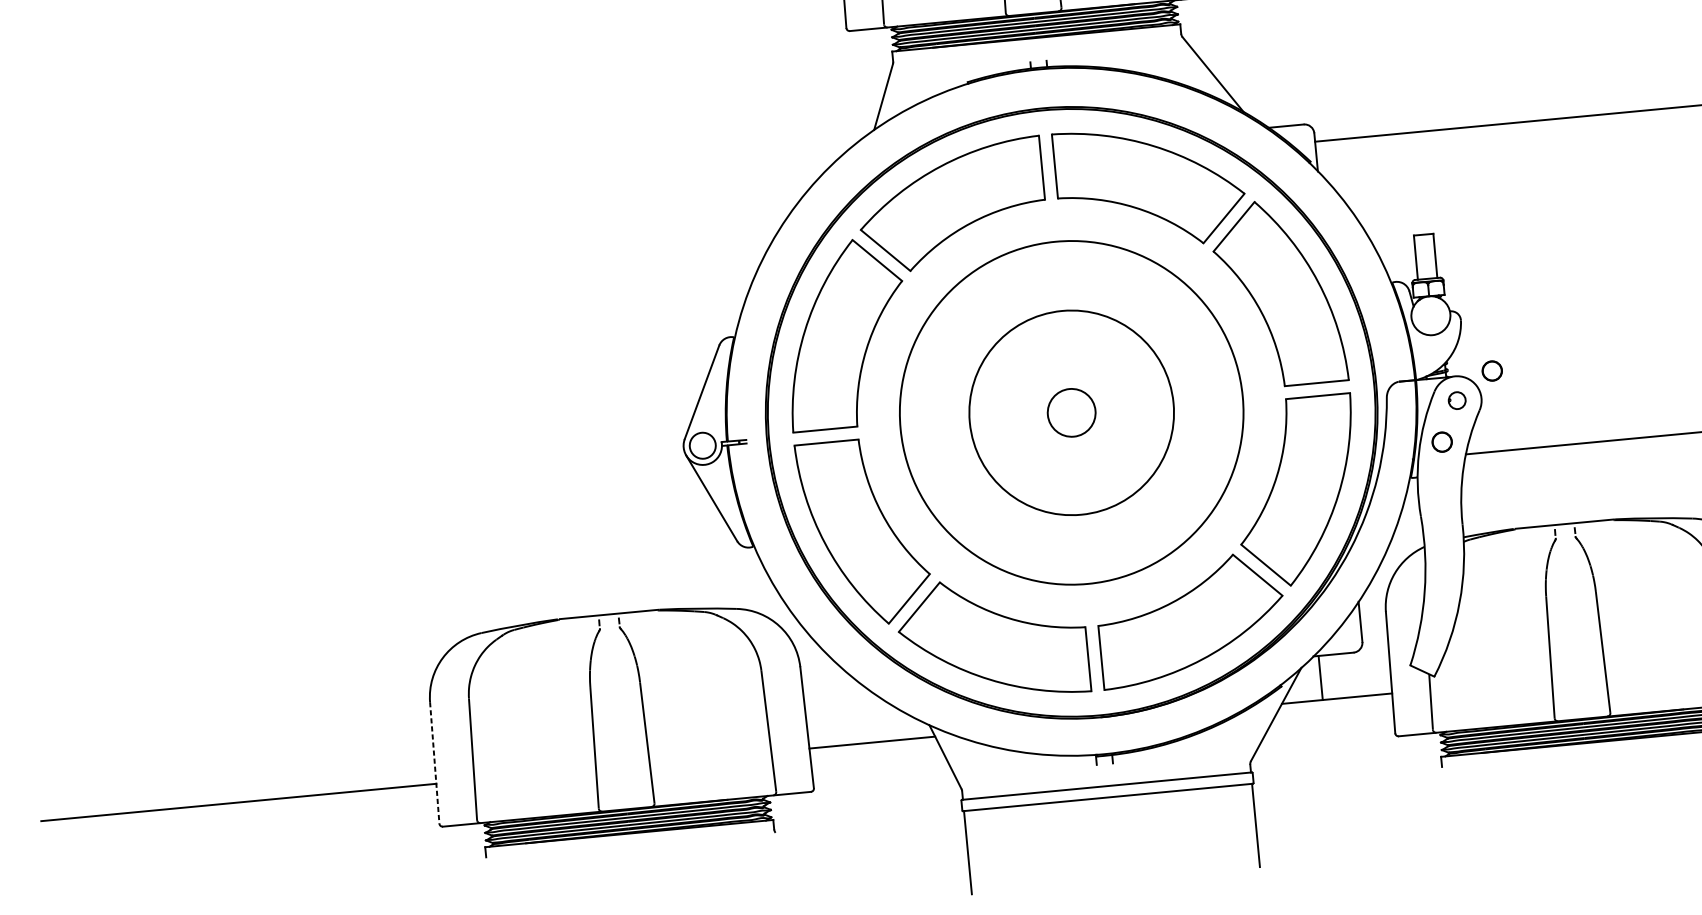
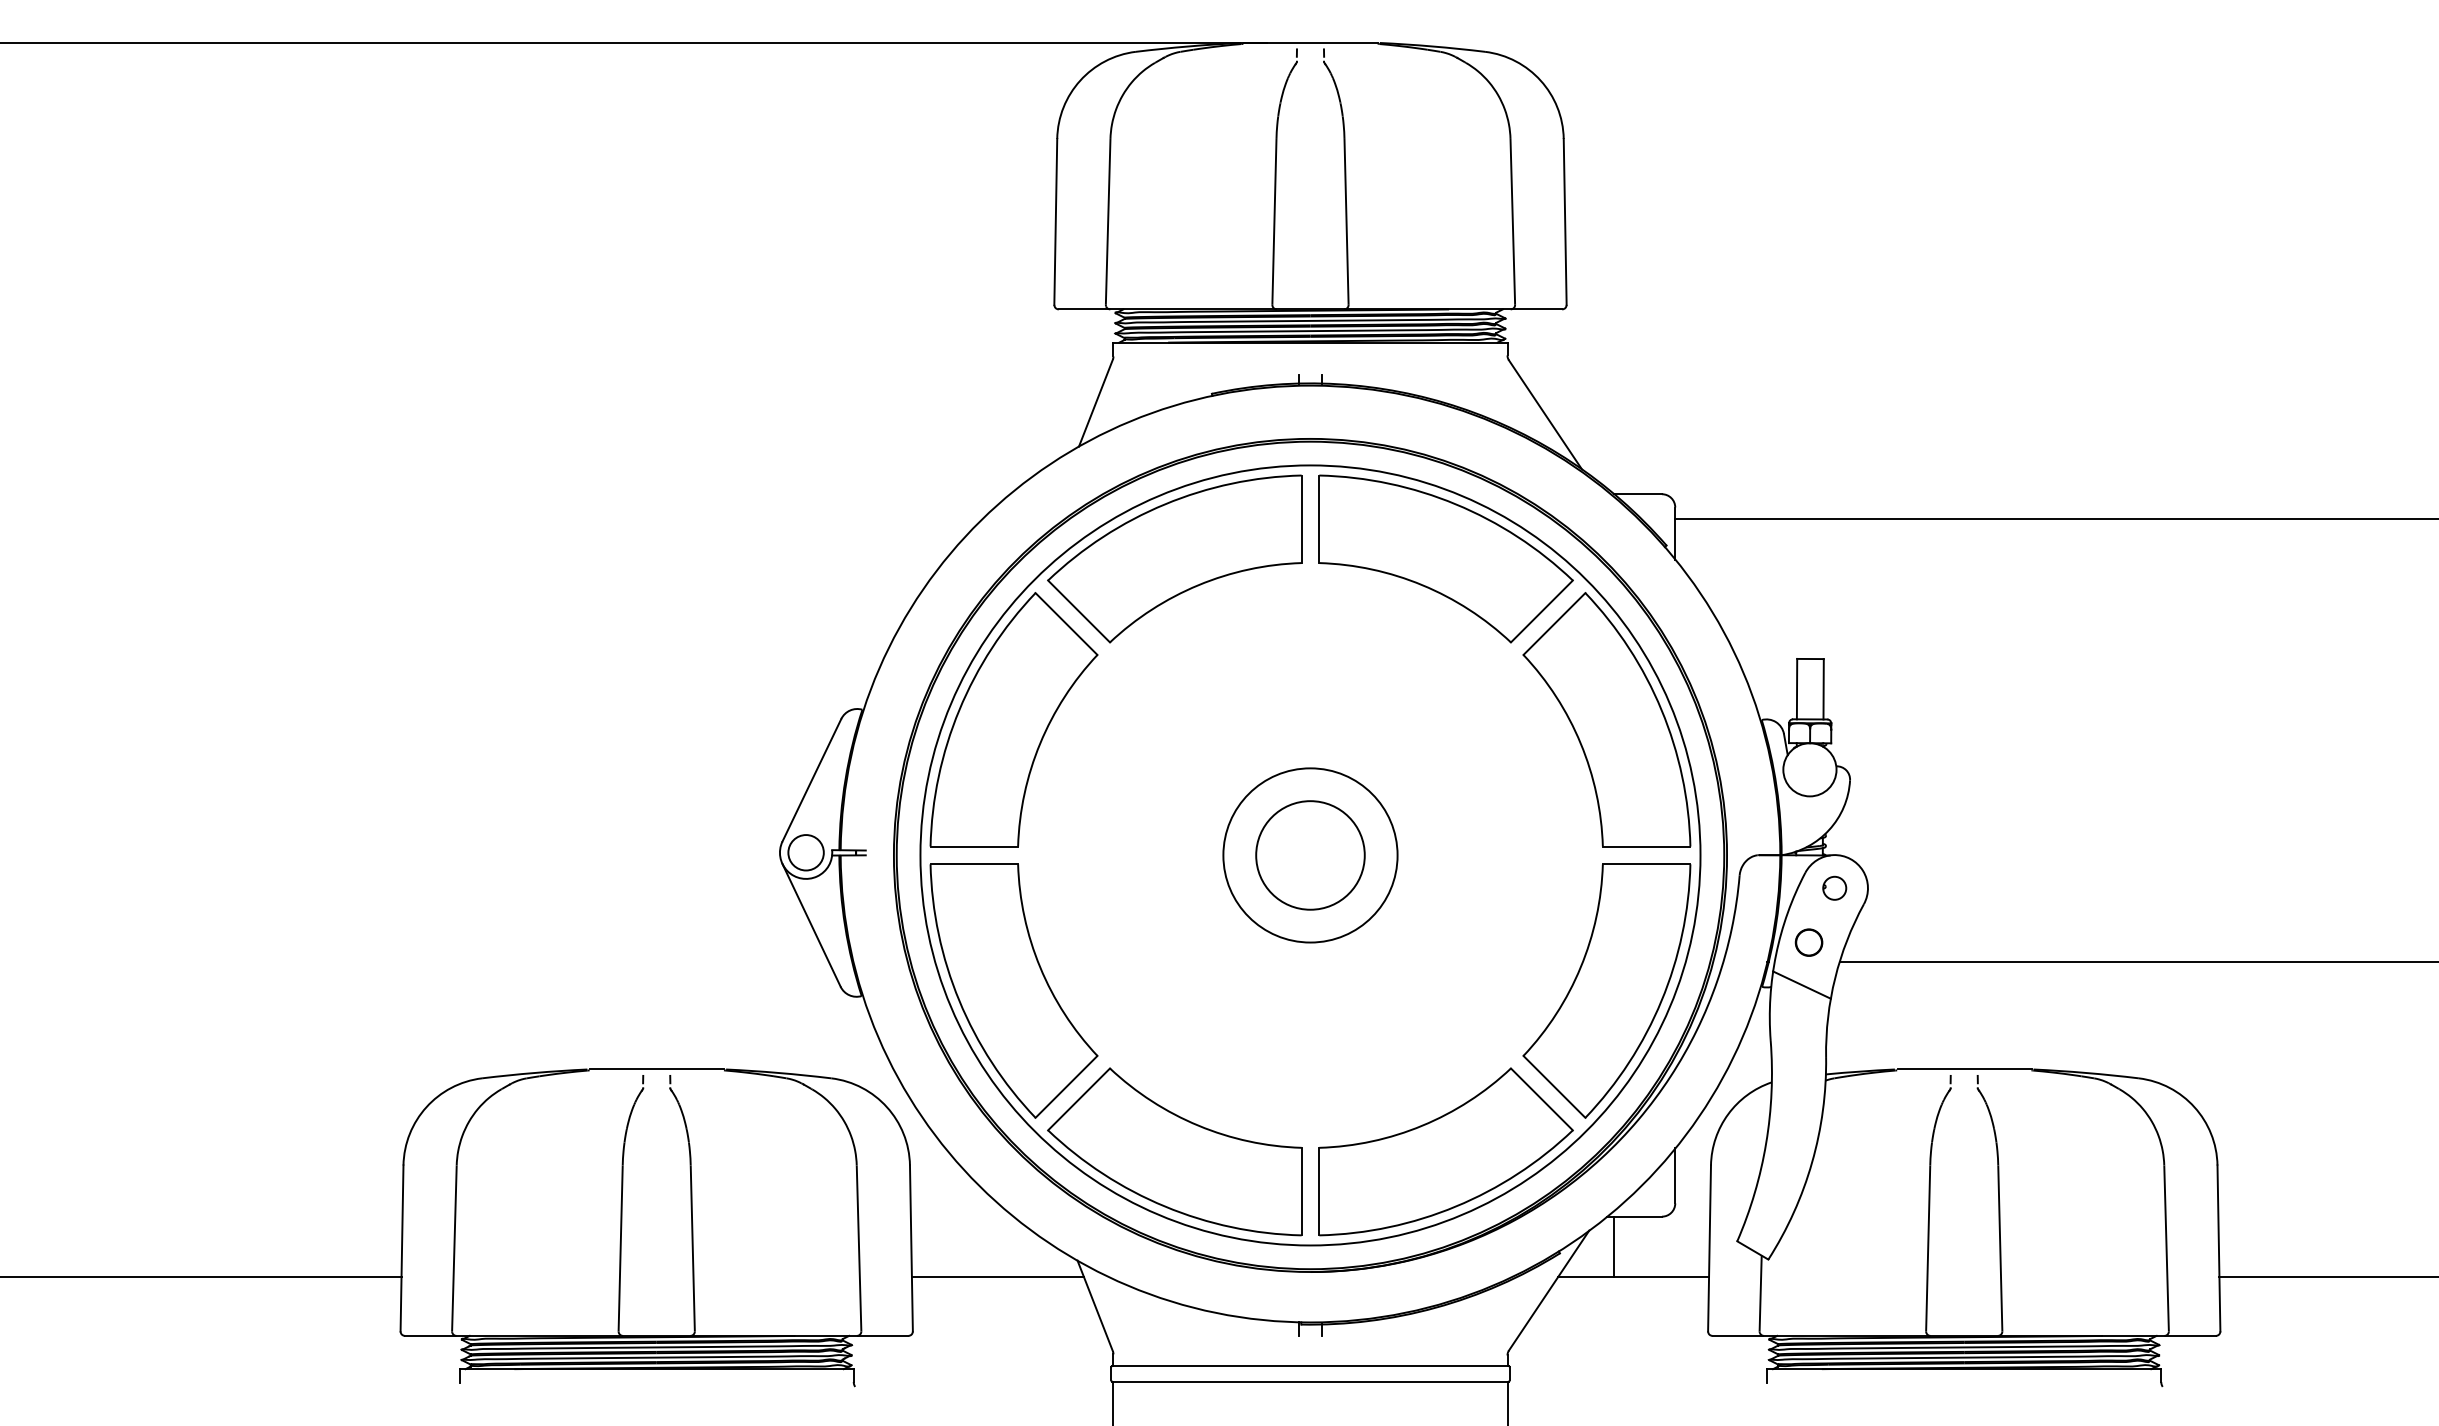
part: (1491, 370) -> (1885, 852), removed
circle: (1071, 412) -> (1310, 855), size x0.62
circle: (1071, 412) -> (1310, 855), size x1.67
circle: (1071, 412) -> (1310, 855), size x1.67
line: (1439, 473) -> (1801, 984), added
line: (435, 762) -> (402, 1248), dashed -> solid

